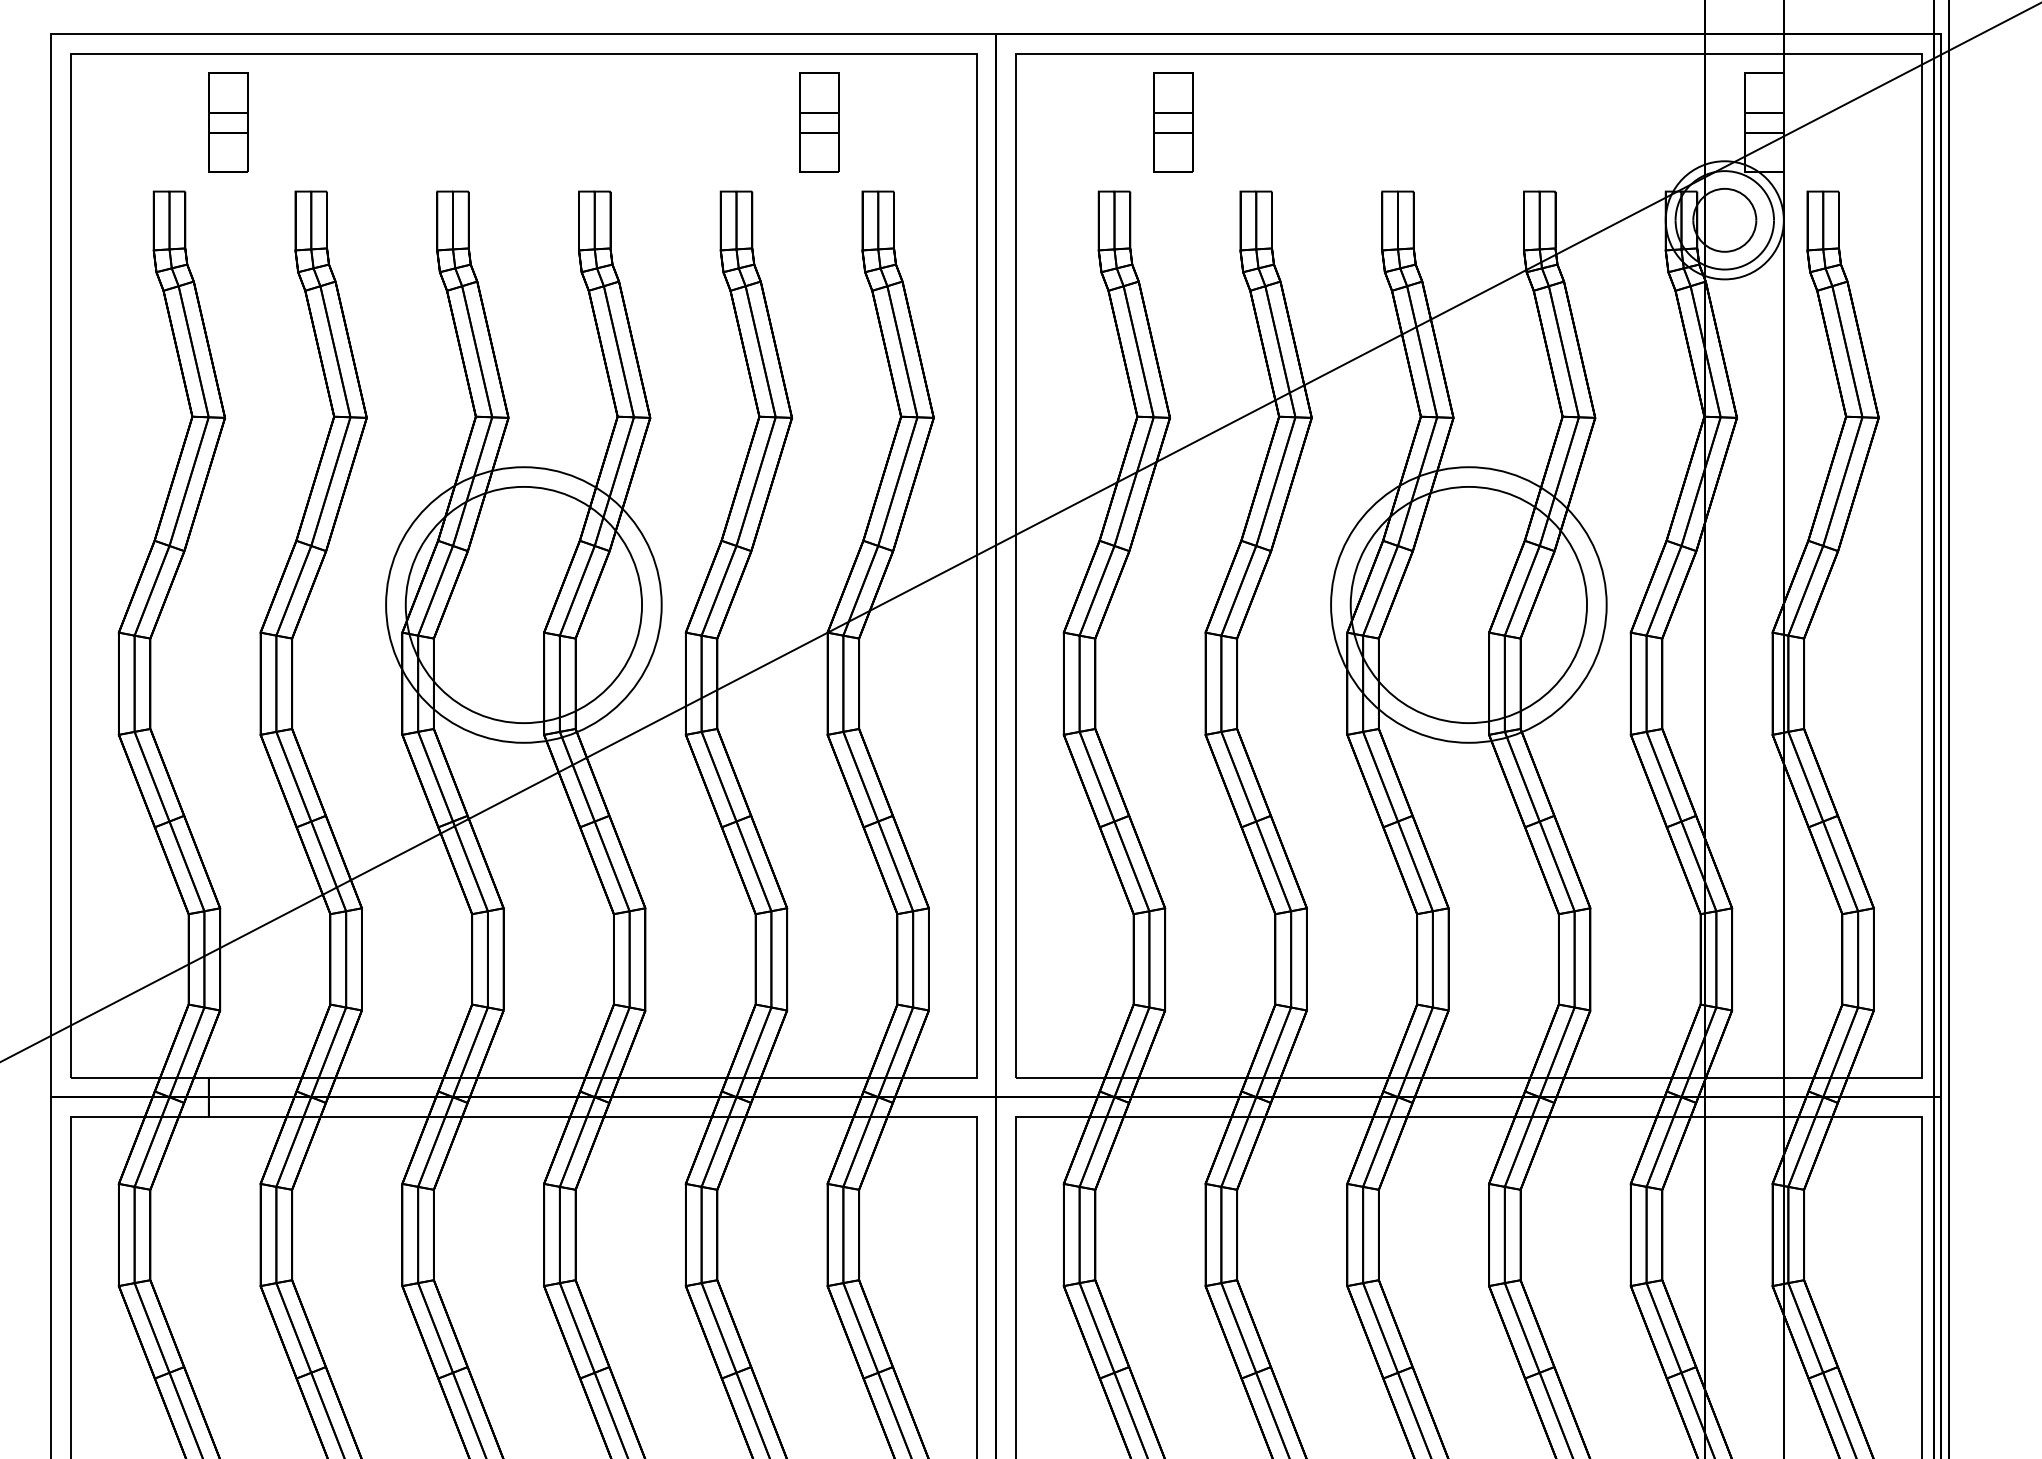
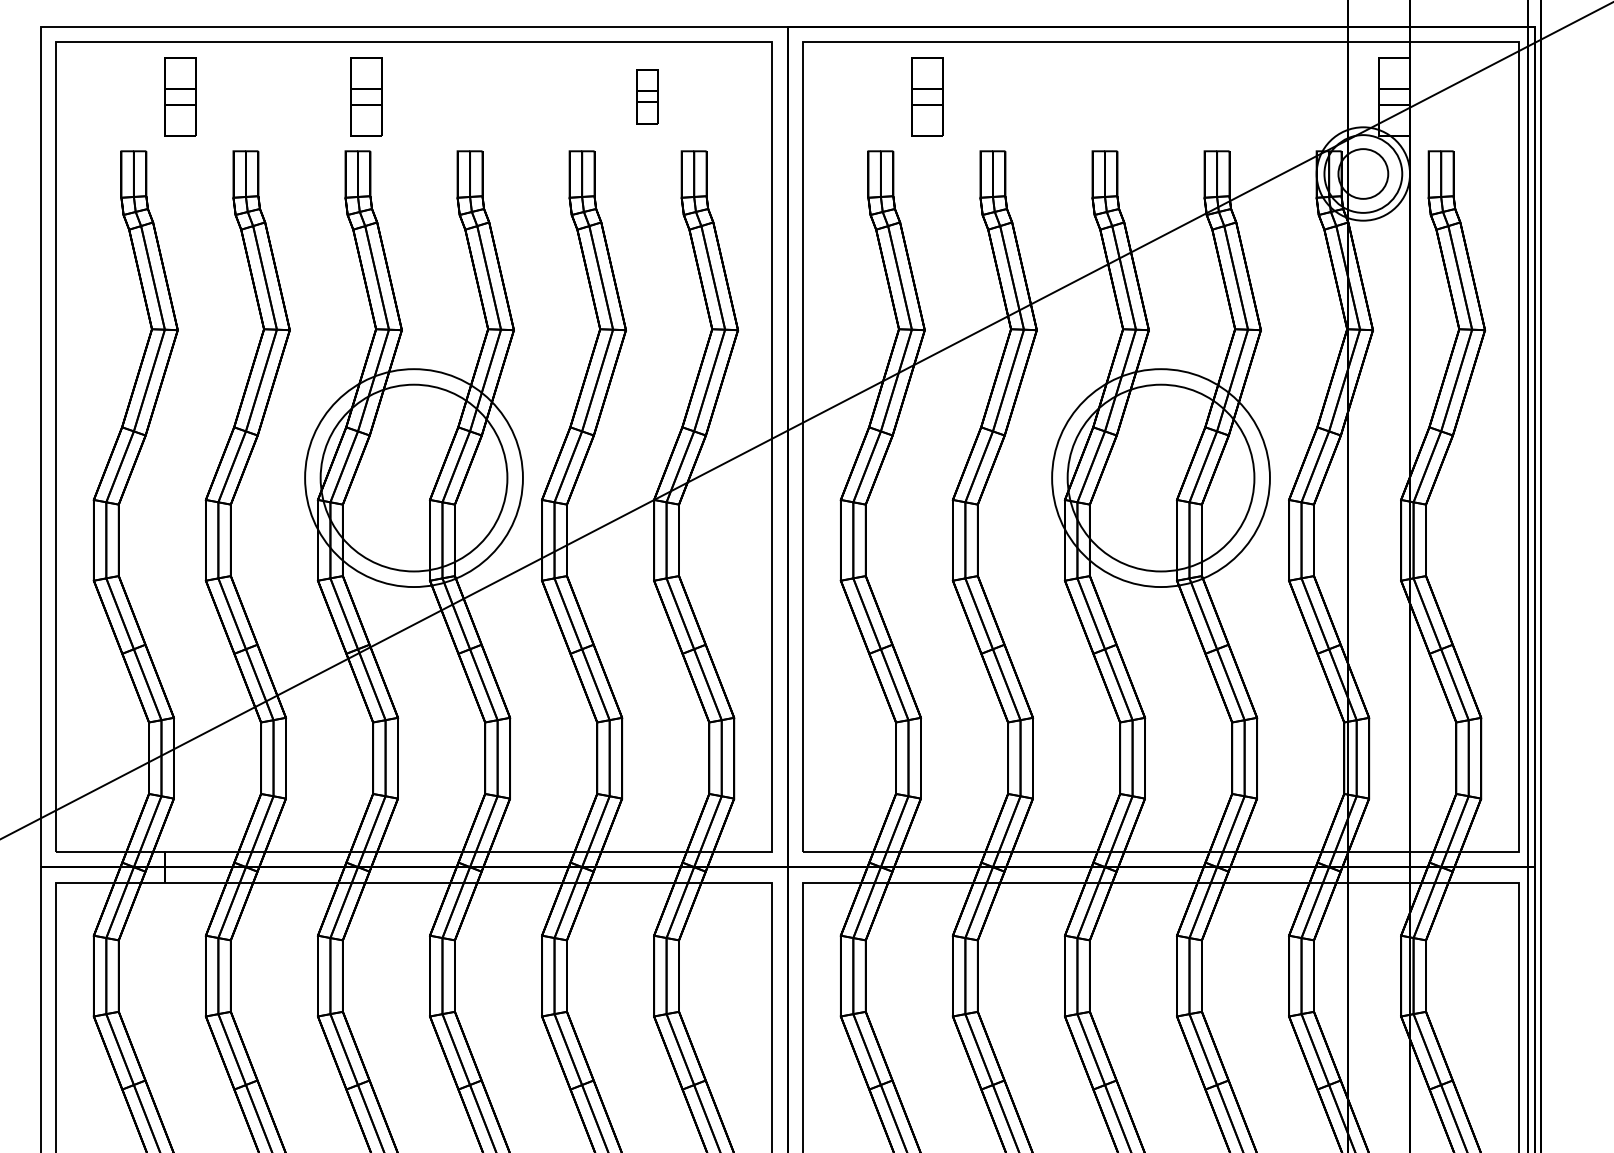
part: (463, 122) -> (366, 96), added
part: (819, 122) -> (647, 96), size x0.7

